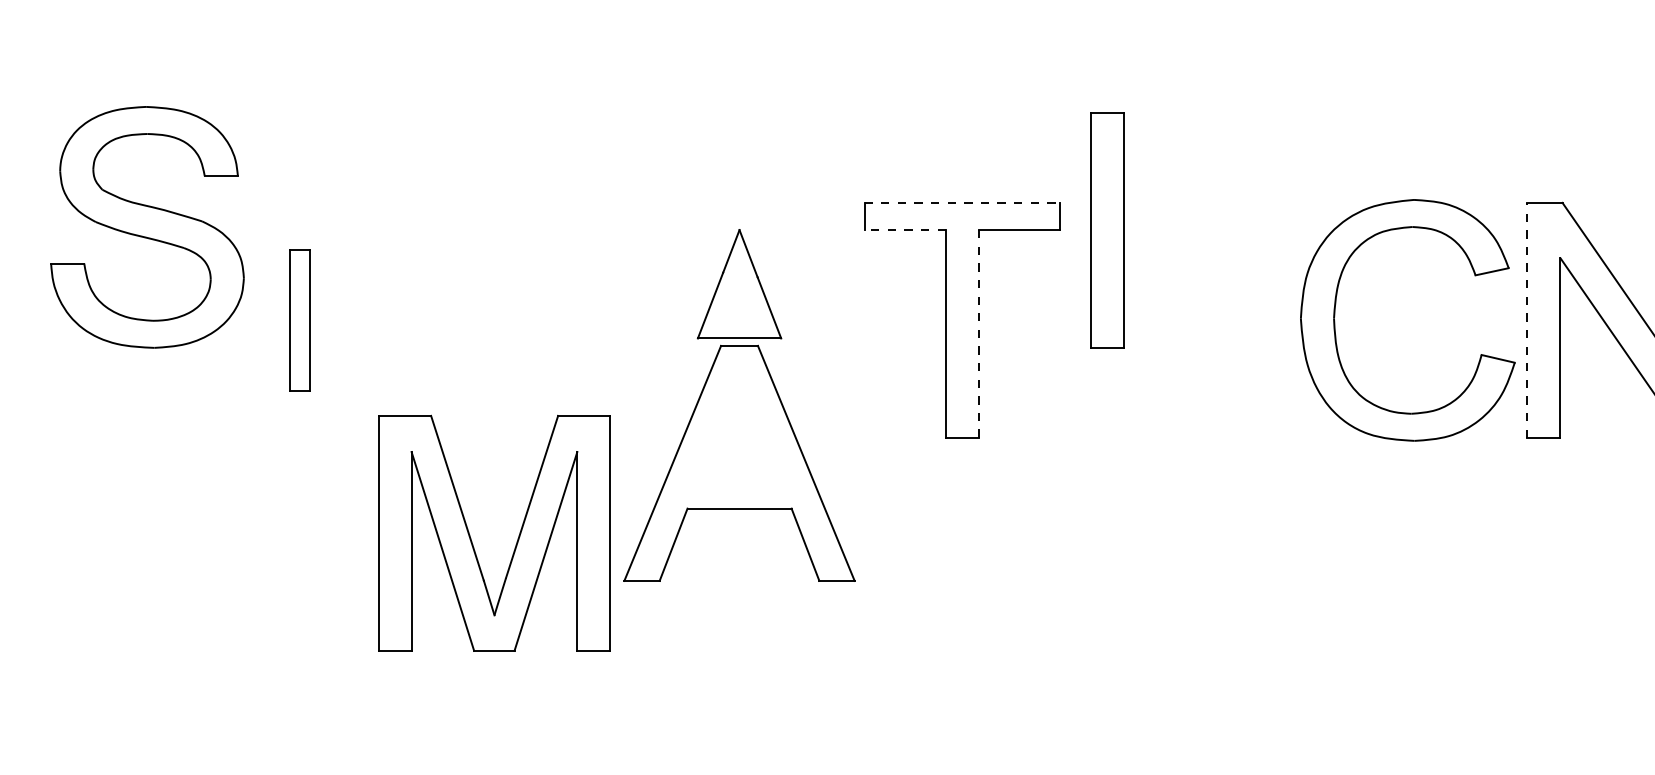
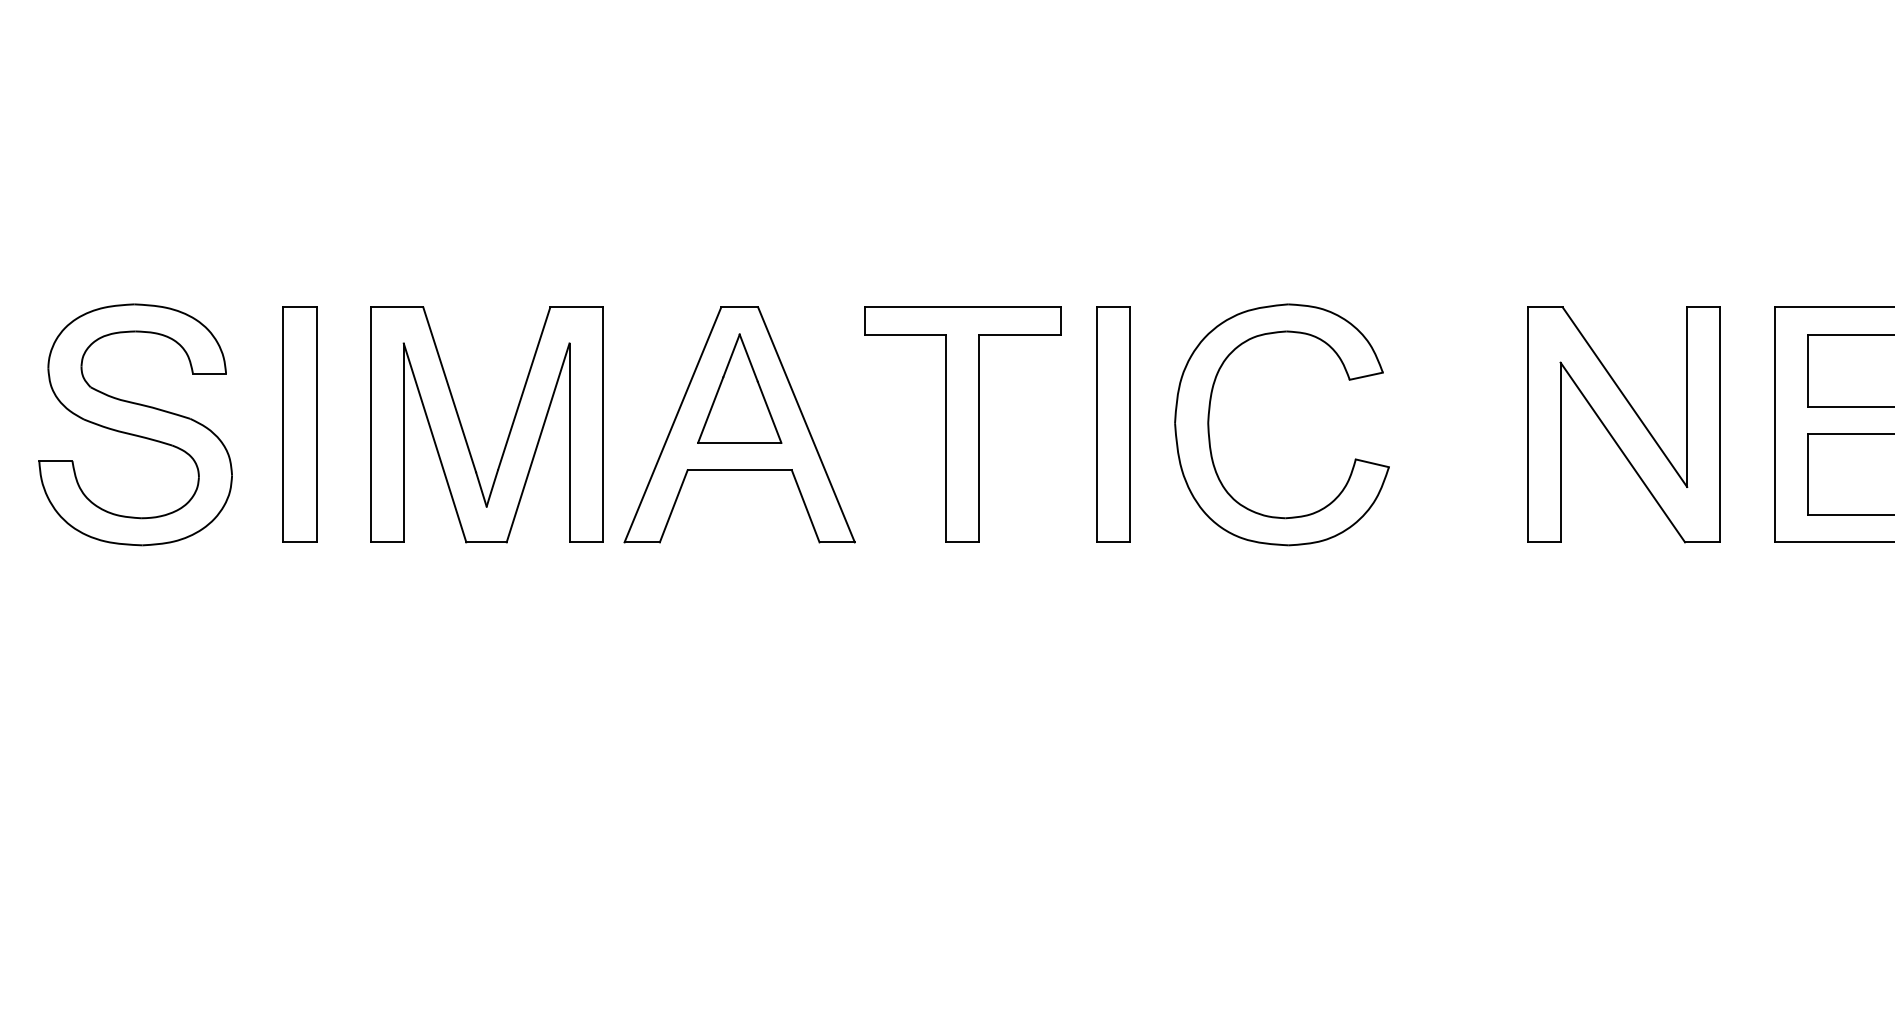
line: (962, 203) -> (962, 307), dashed -> solid
part: (147, 227) -> (135, 424), moved
line: (905, 230) -> (905, 334), dashed -> solid
part: (1107, 230) -> (1113, 424), moved
part: (299, 320) -> (299, 424), size x1.67
part: (1335, 320) -> (1209, 424), moved
line: (1527, 320) -> (1527, 424), dashed -> solid
line: (979, 334) -> (979, 438), dashed -> solid
part: (739, 463) -> (739, 424), moved
part: (472, 541) -> (464, 432), moved

